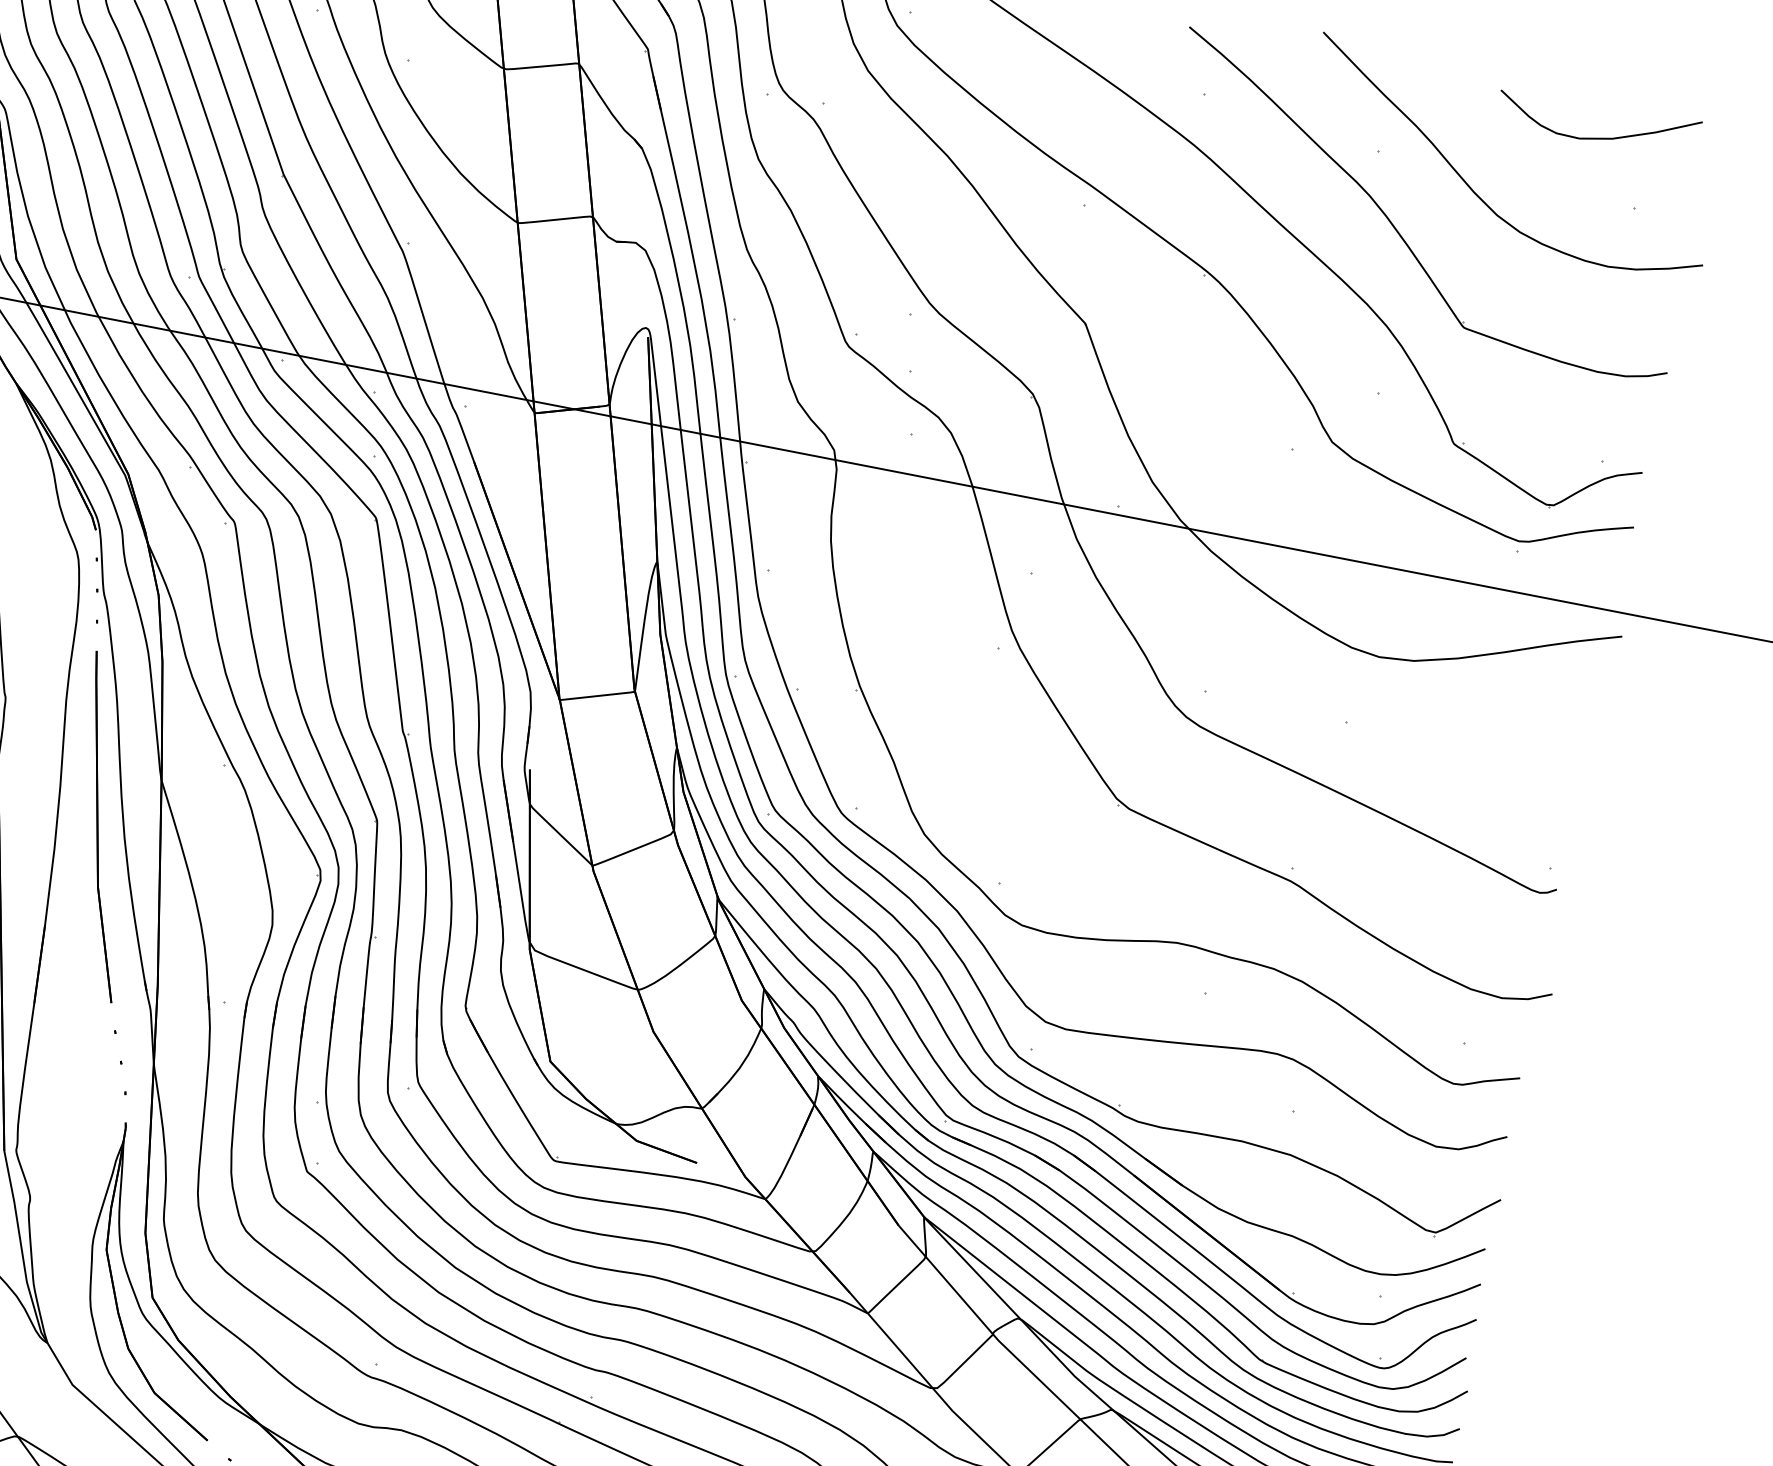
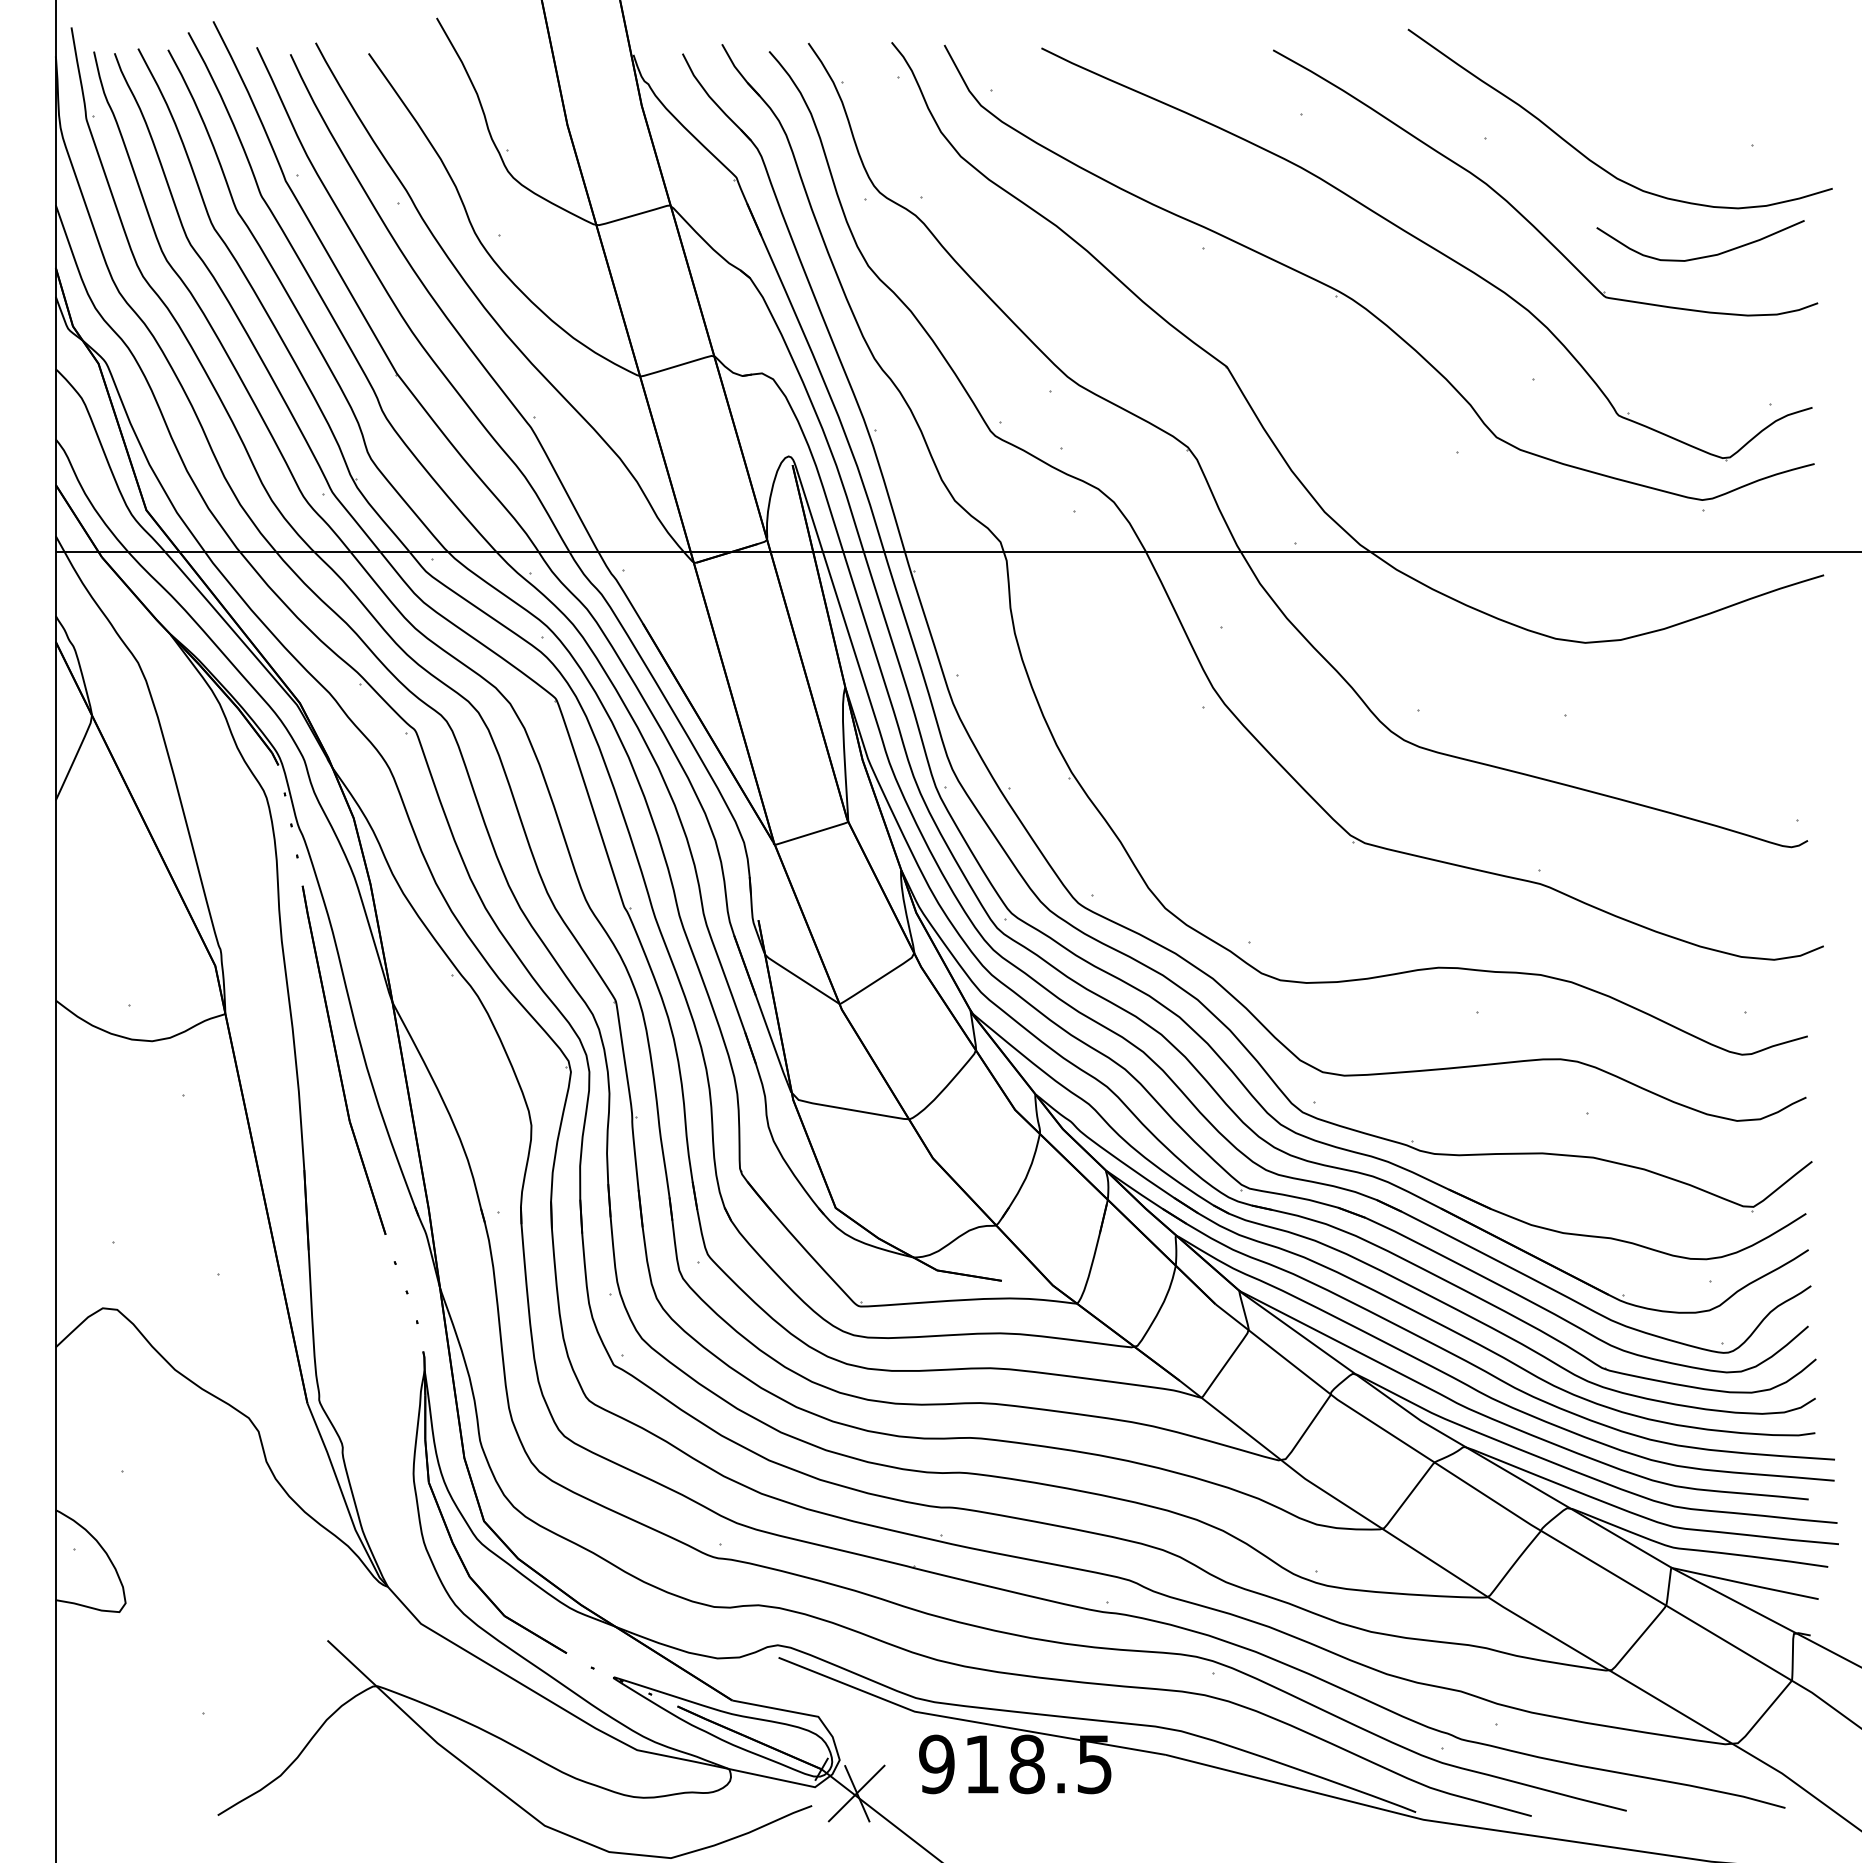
curve: (1596, 137) -> (1701, 256), moved

